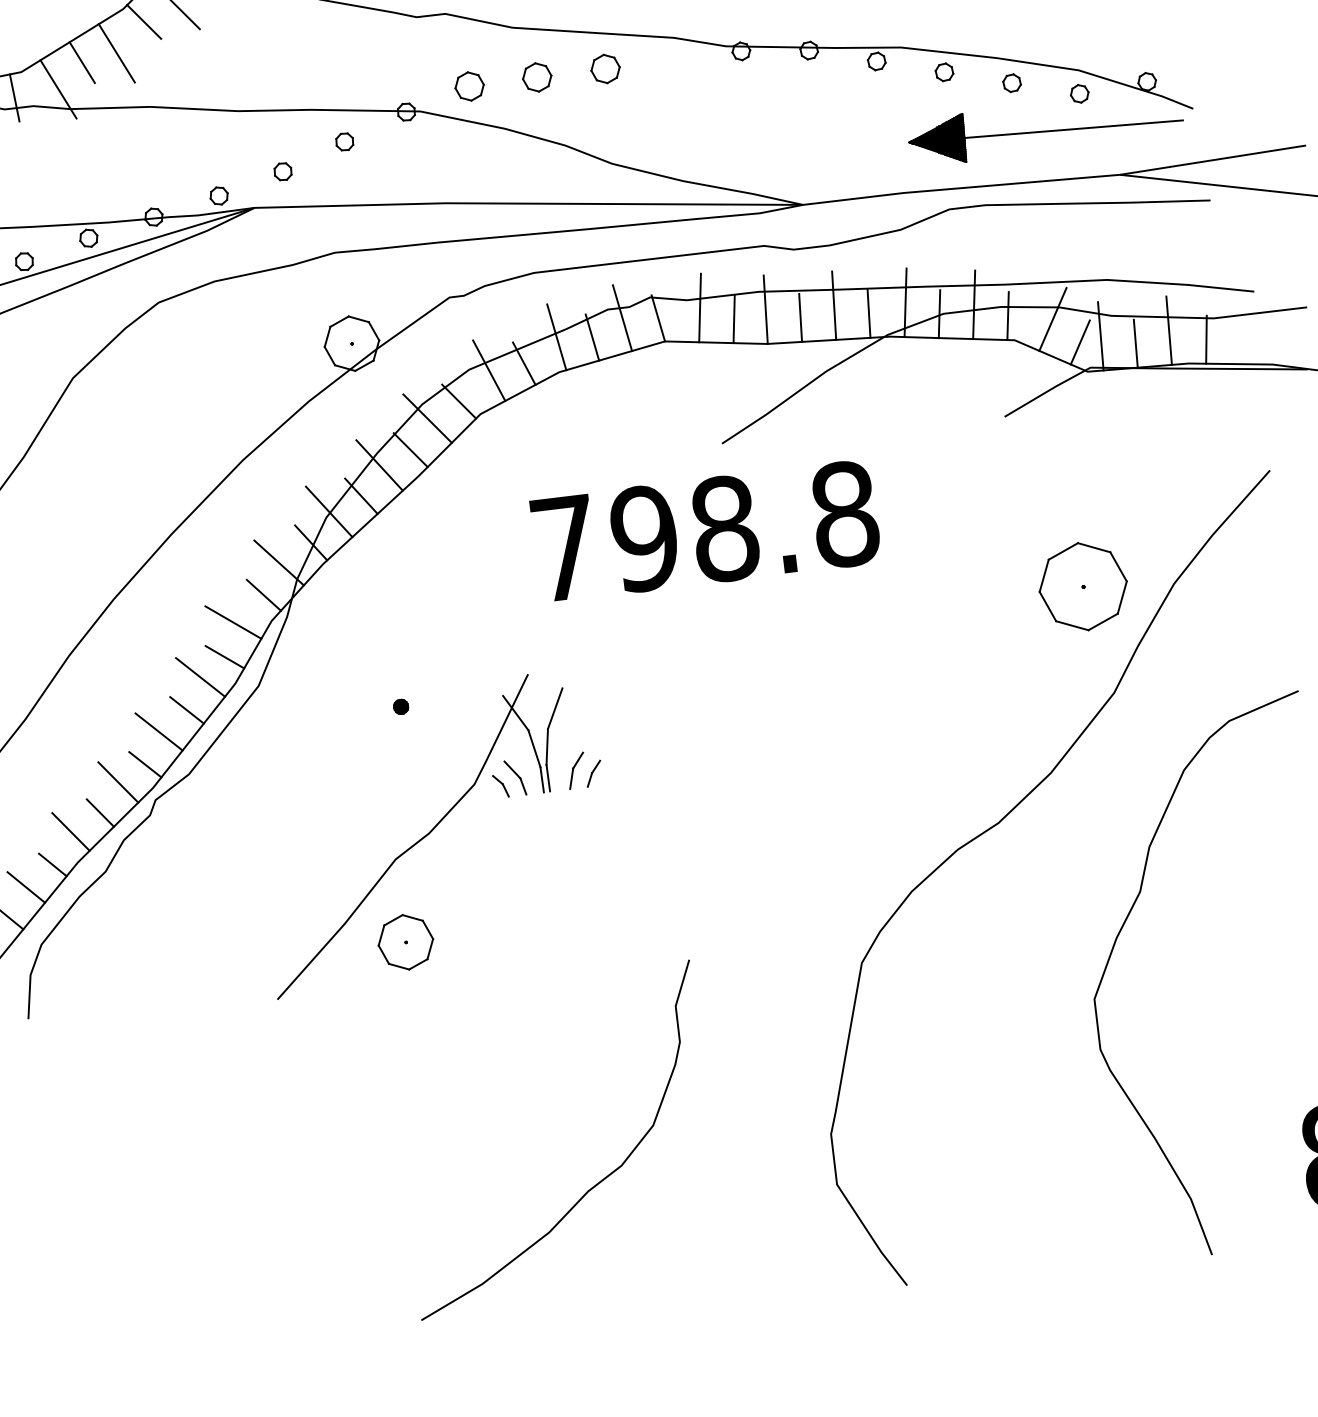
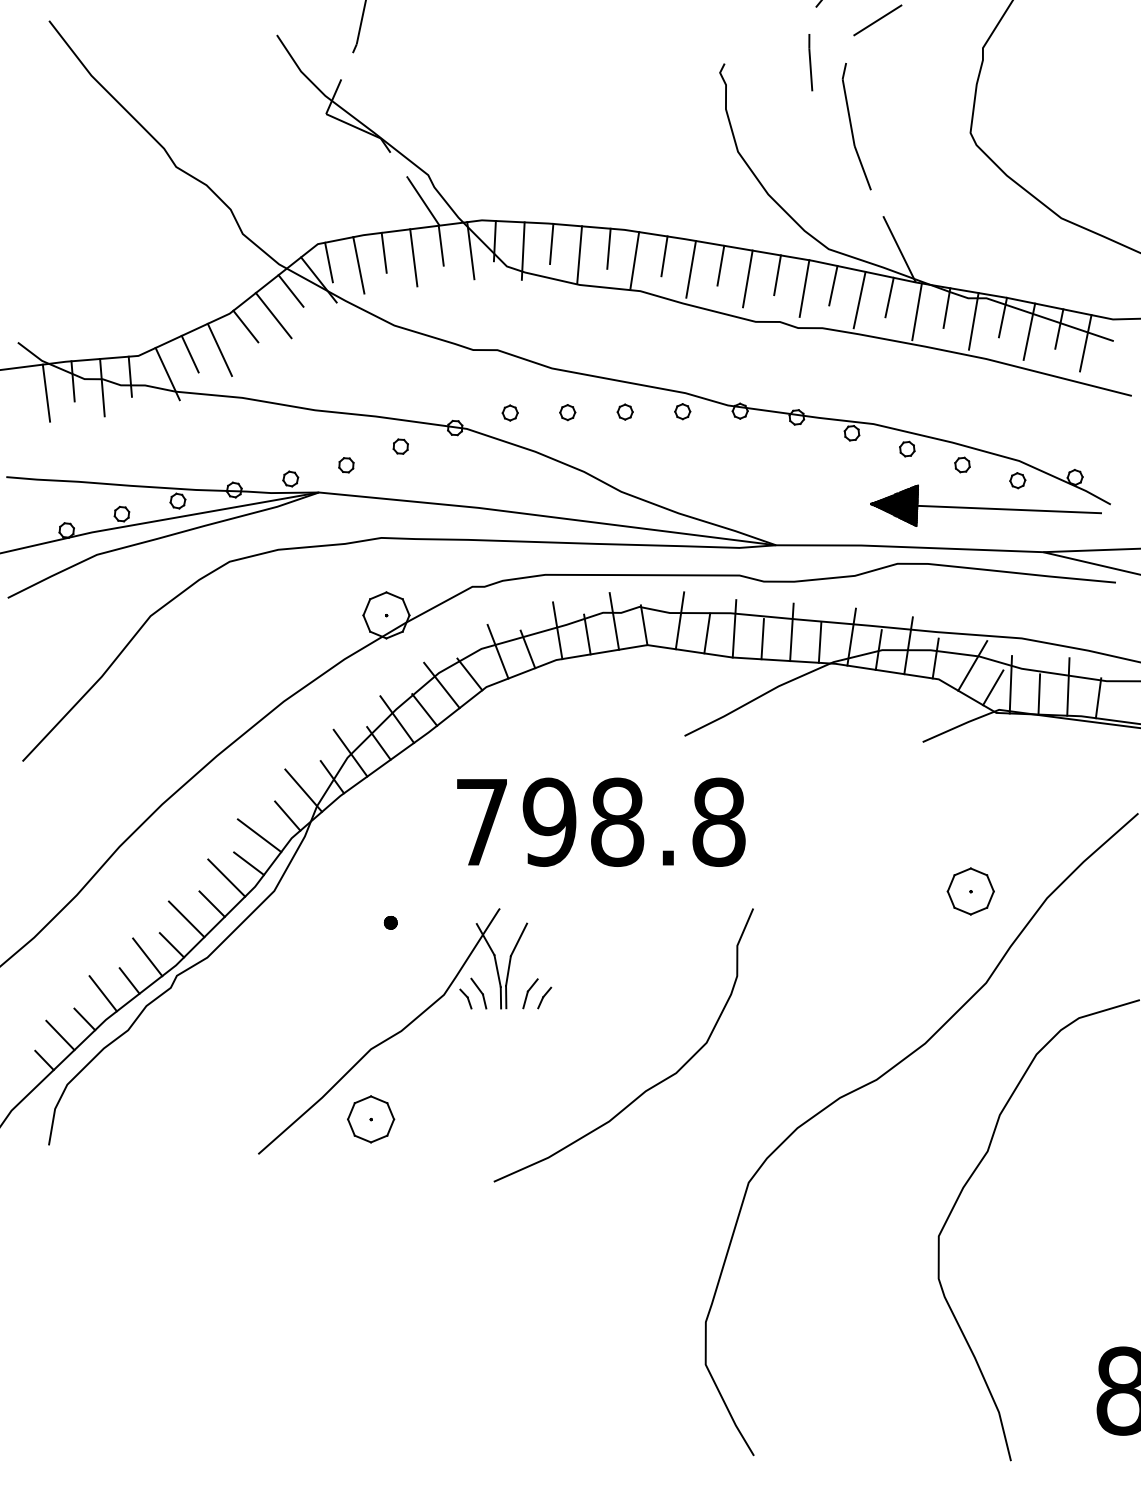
part: (673, 59) -> (682, 411), added
part: (604, 68) -> (624, 411), size x0.62
part: (537, 77) -> (567, 412), size x0.62
part: (468, 85) -> (509, 412), size x0.62
text: (705, 530) -> (601, 821), moved
part: (1082, 586) -> (970, 891), size x0.62
curve: (594, 1184) -> (651, 1086), moved

